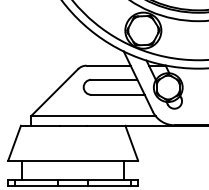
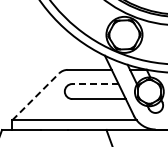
line: (113, 79) -> (94, 83), solid -> dashed
line: (54, 92) -> (35, 96), solid -> dashed

